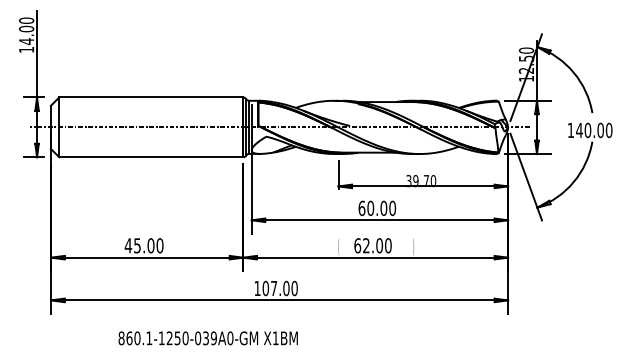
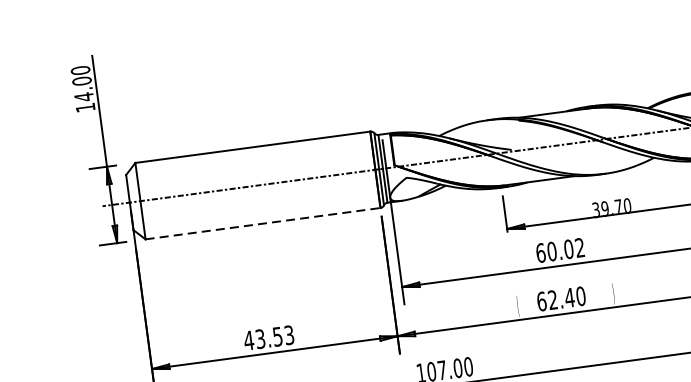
line: (151, 157) -> (263, 223), solid -> dashed
text: (392, 208) -> (579, 248), 60.00 -> 60.02
text: (148, 245) -> (274, 336), 45.00 -> 43.53
text: (379, 245) -> (569, 297), 62.00 -> 62.40

